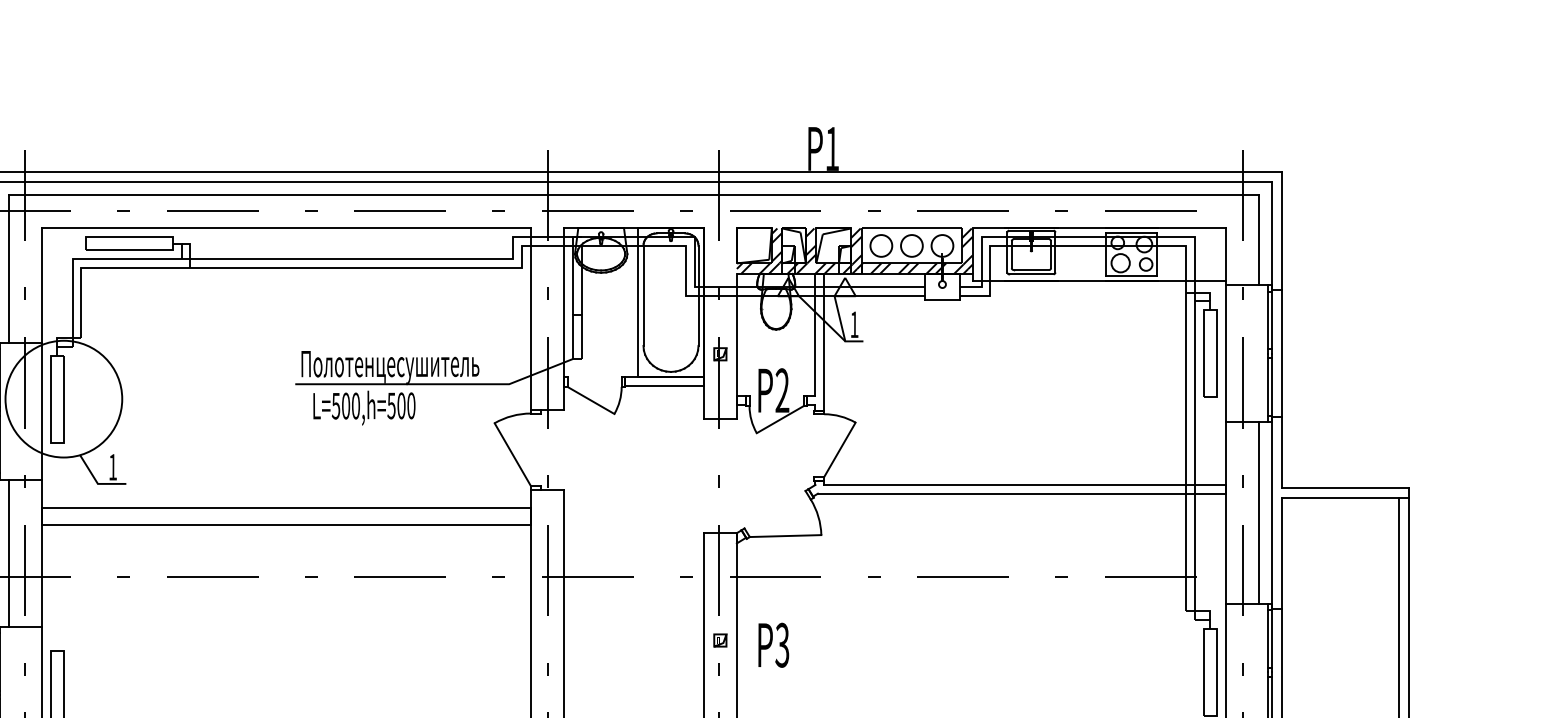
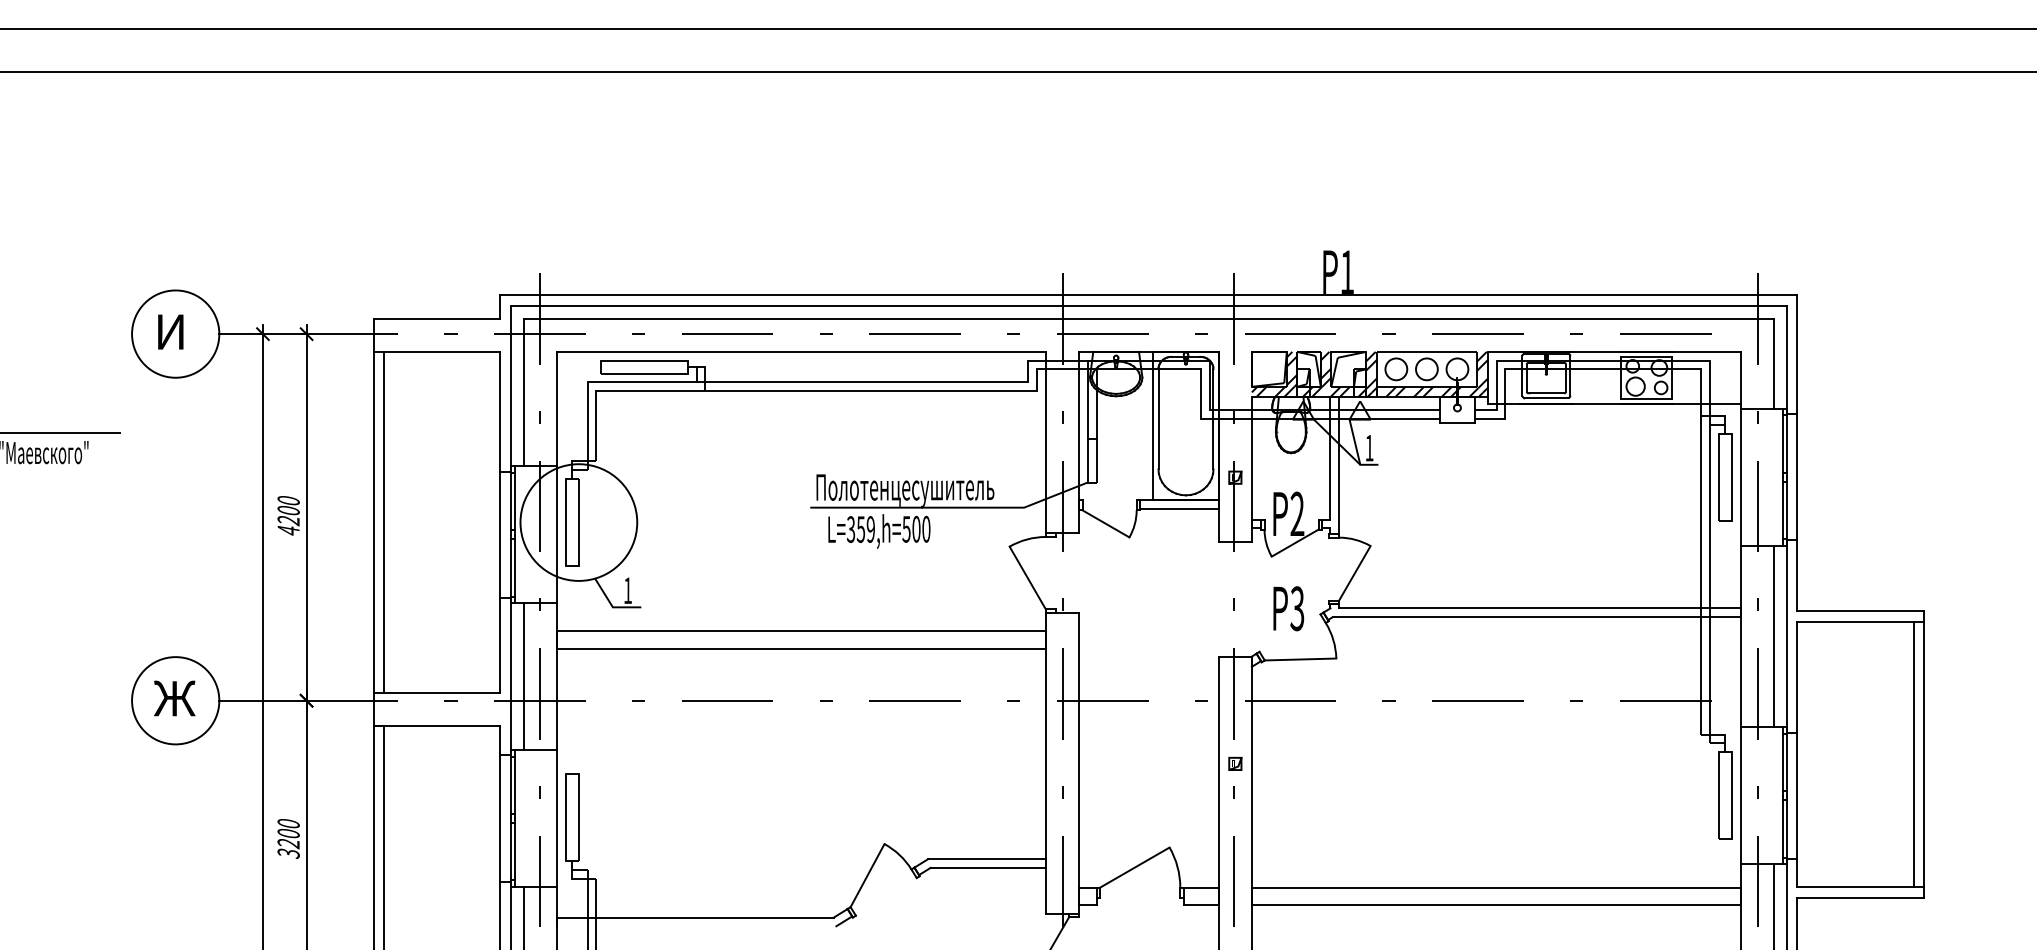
text: (345, 406) -> (860, 529), L=500,h=500 -> L=359,h=500
text: (773, 645) -> (1288, 608), moved

